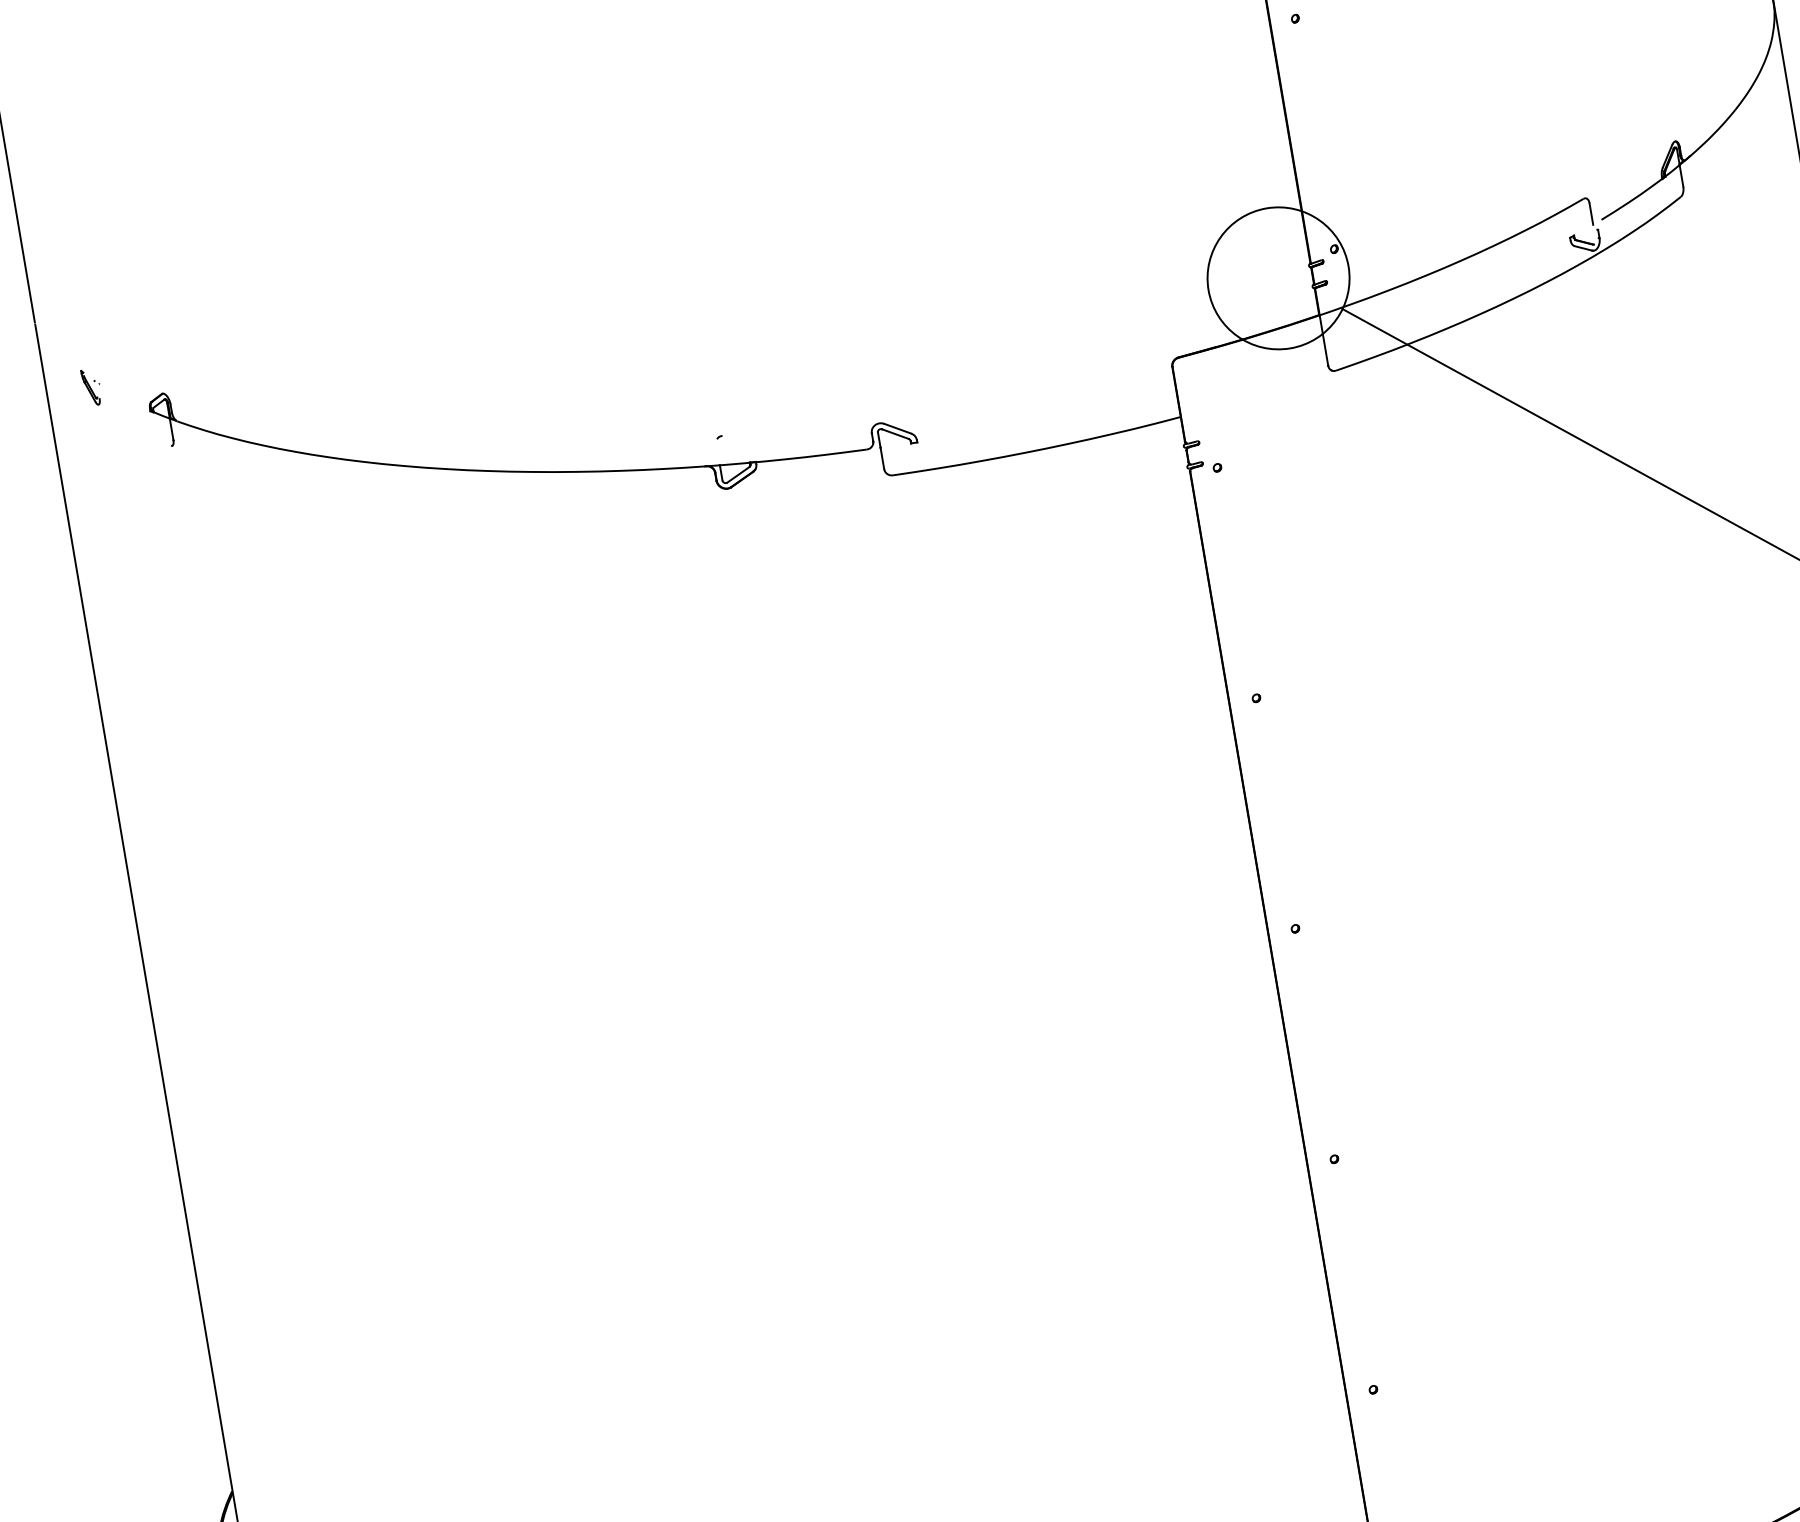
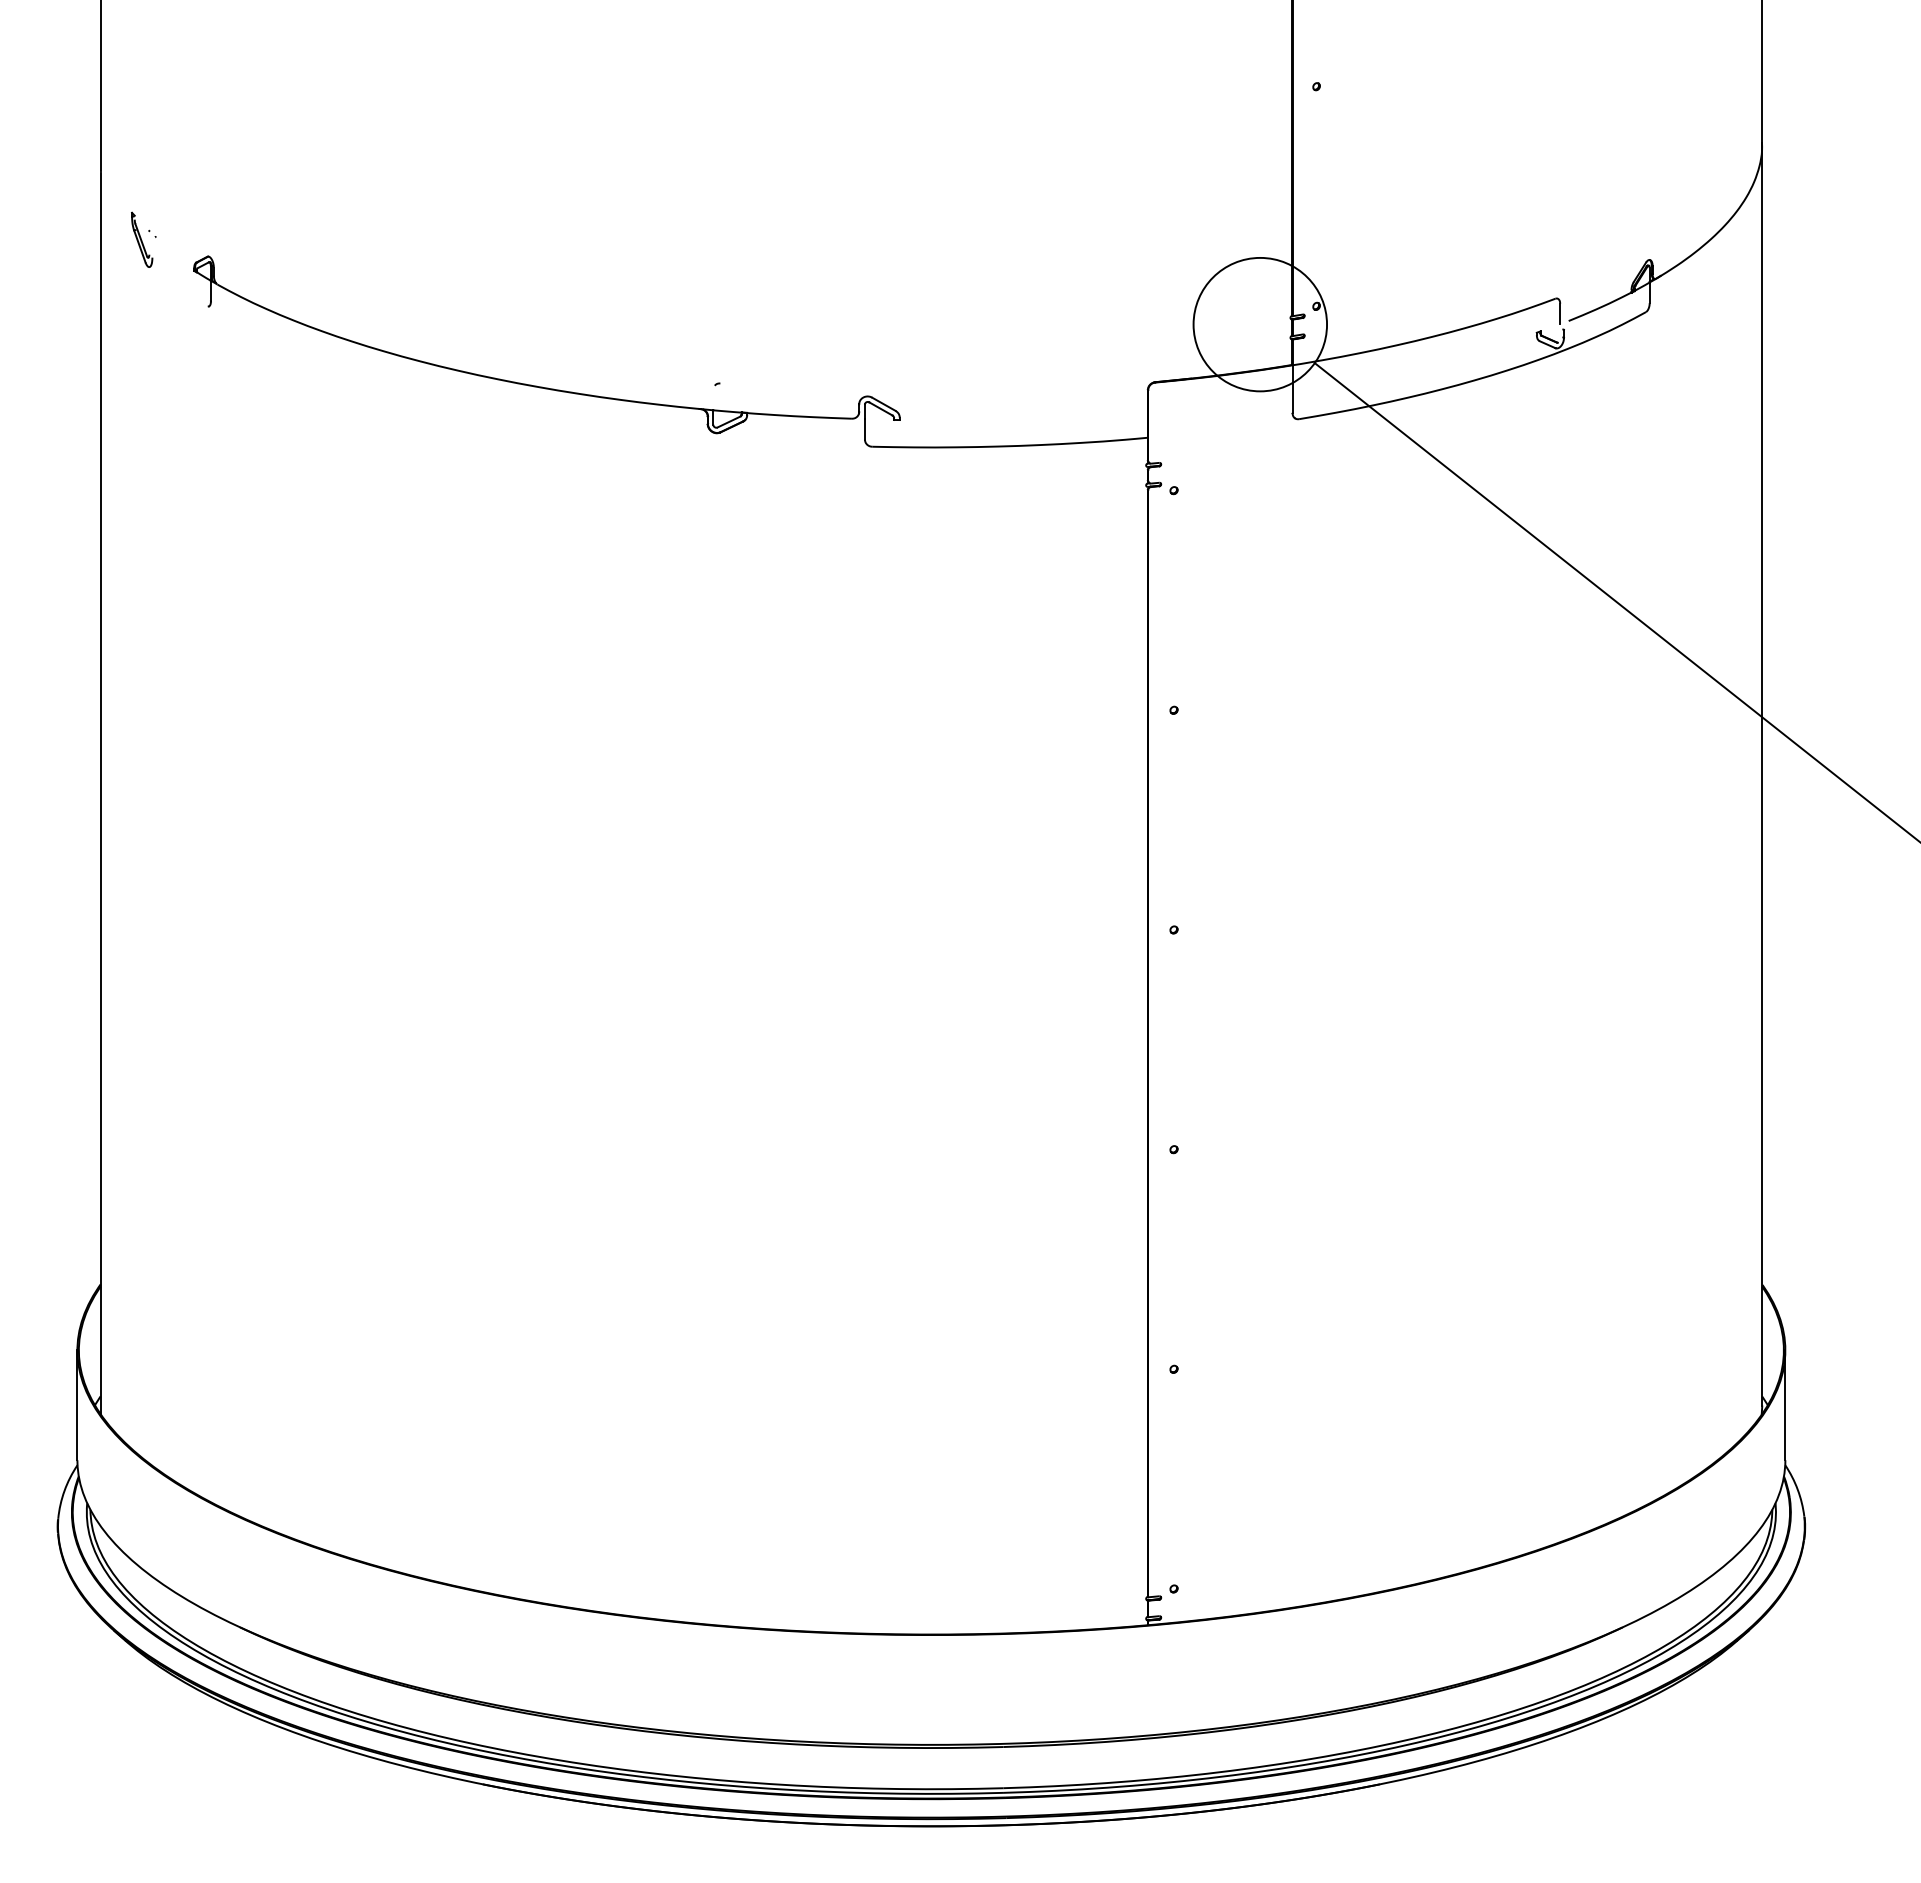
part: (91, 387) -> (143, 239), size x1.6

